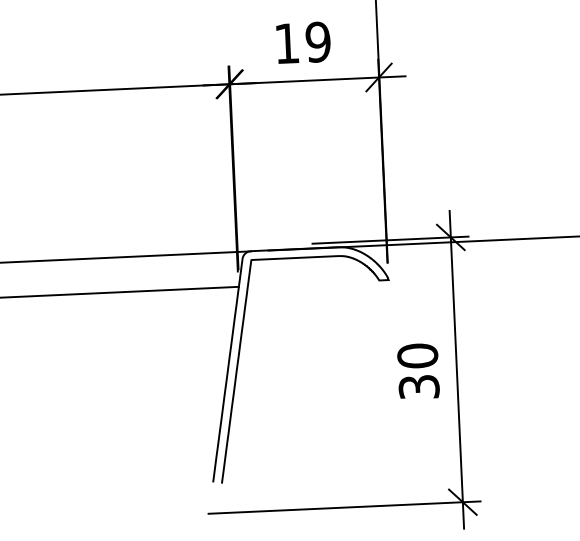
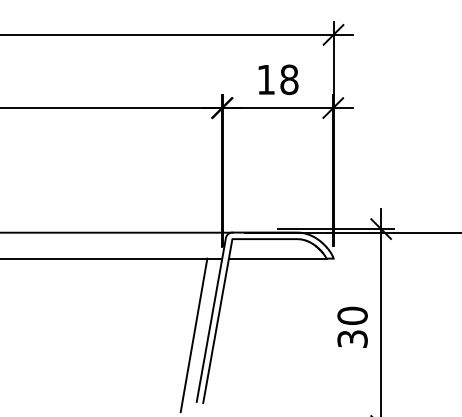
text: (318, 41) -> (289, 79), 19 -> 18
line: (313, 283) -> (277, 258), added
line: (204, 392) -> (193, 335), added

